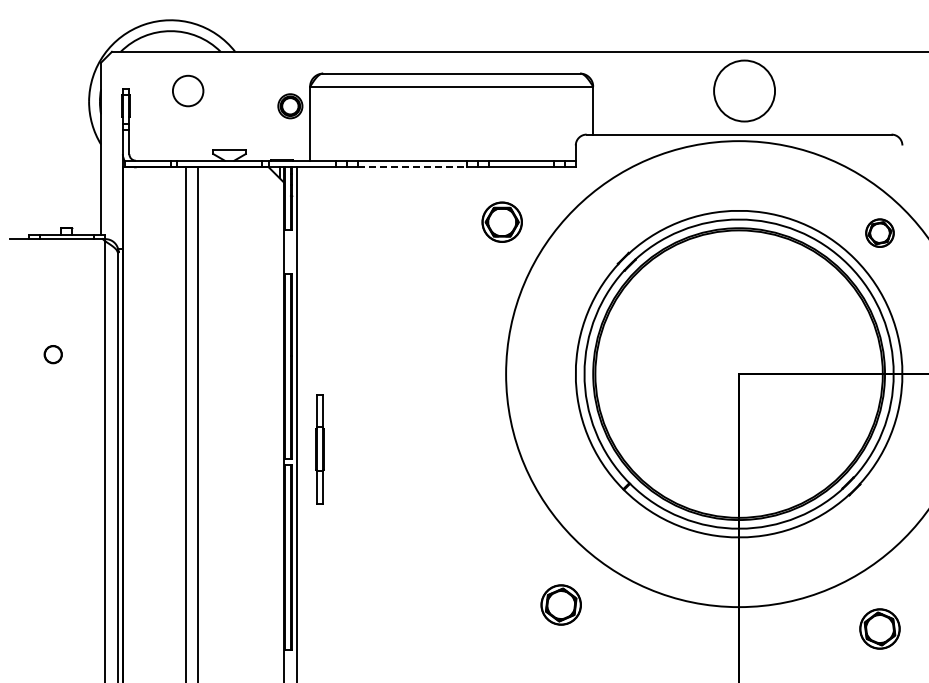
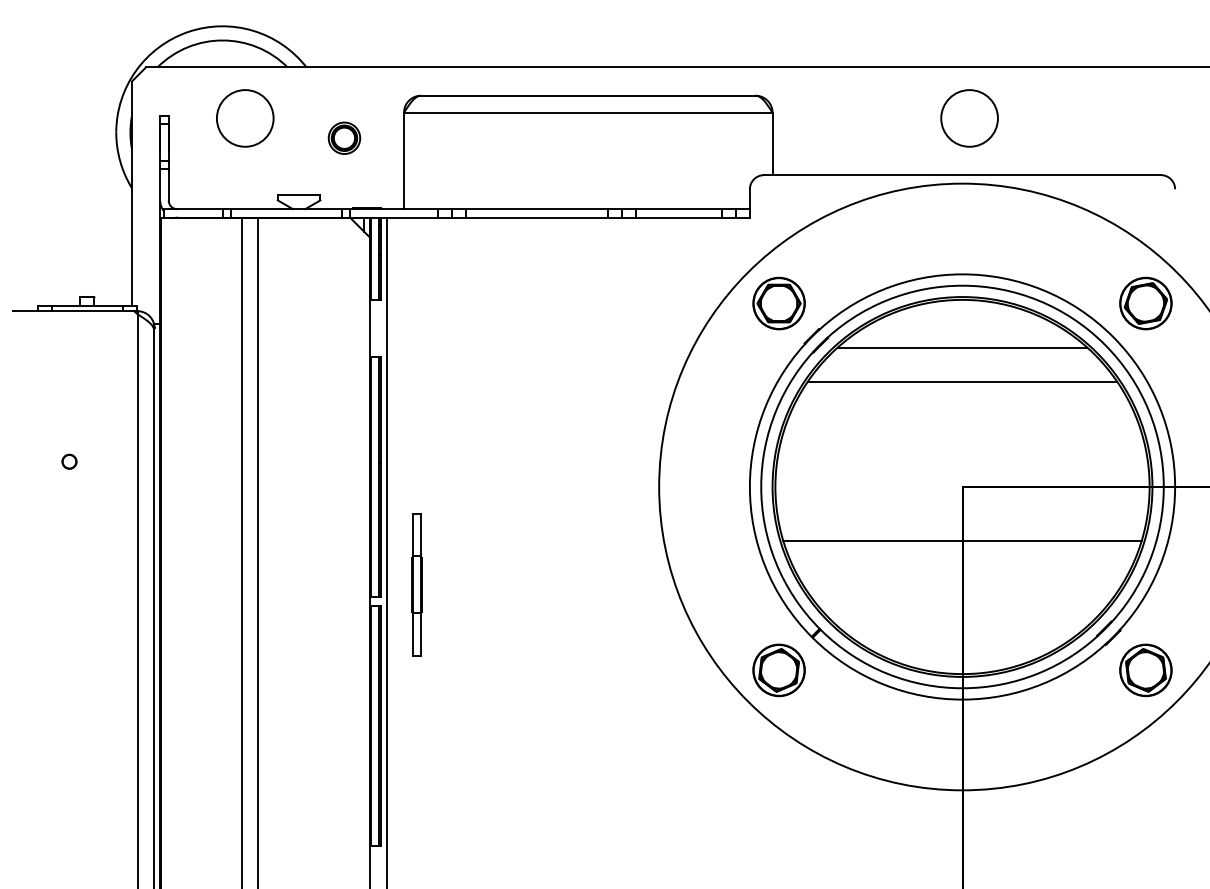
circle: (187, 90) -> (244, 117), size x1.43
circle: (744, 90) -> (969, 117), size x0.71
part: (290, 106) -> (344, 138), moved
line: (412, 167) -> (537, 217), dashed -> solid
part: (501, 221) -> (778, 302), moved
part: (879, 232) -> (1145, 302), size x1.43
line: (739, 267) -> (963, 348), added
line: (739, 293) -> (963, 382), added
part: (52, 354) -> (68, 461), size x0.62
line: (738, 415) -> (961, 540), added
part: (560, 604) -> (778, 669), moved
part: (879, 628) -> (1145, 669), moved

